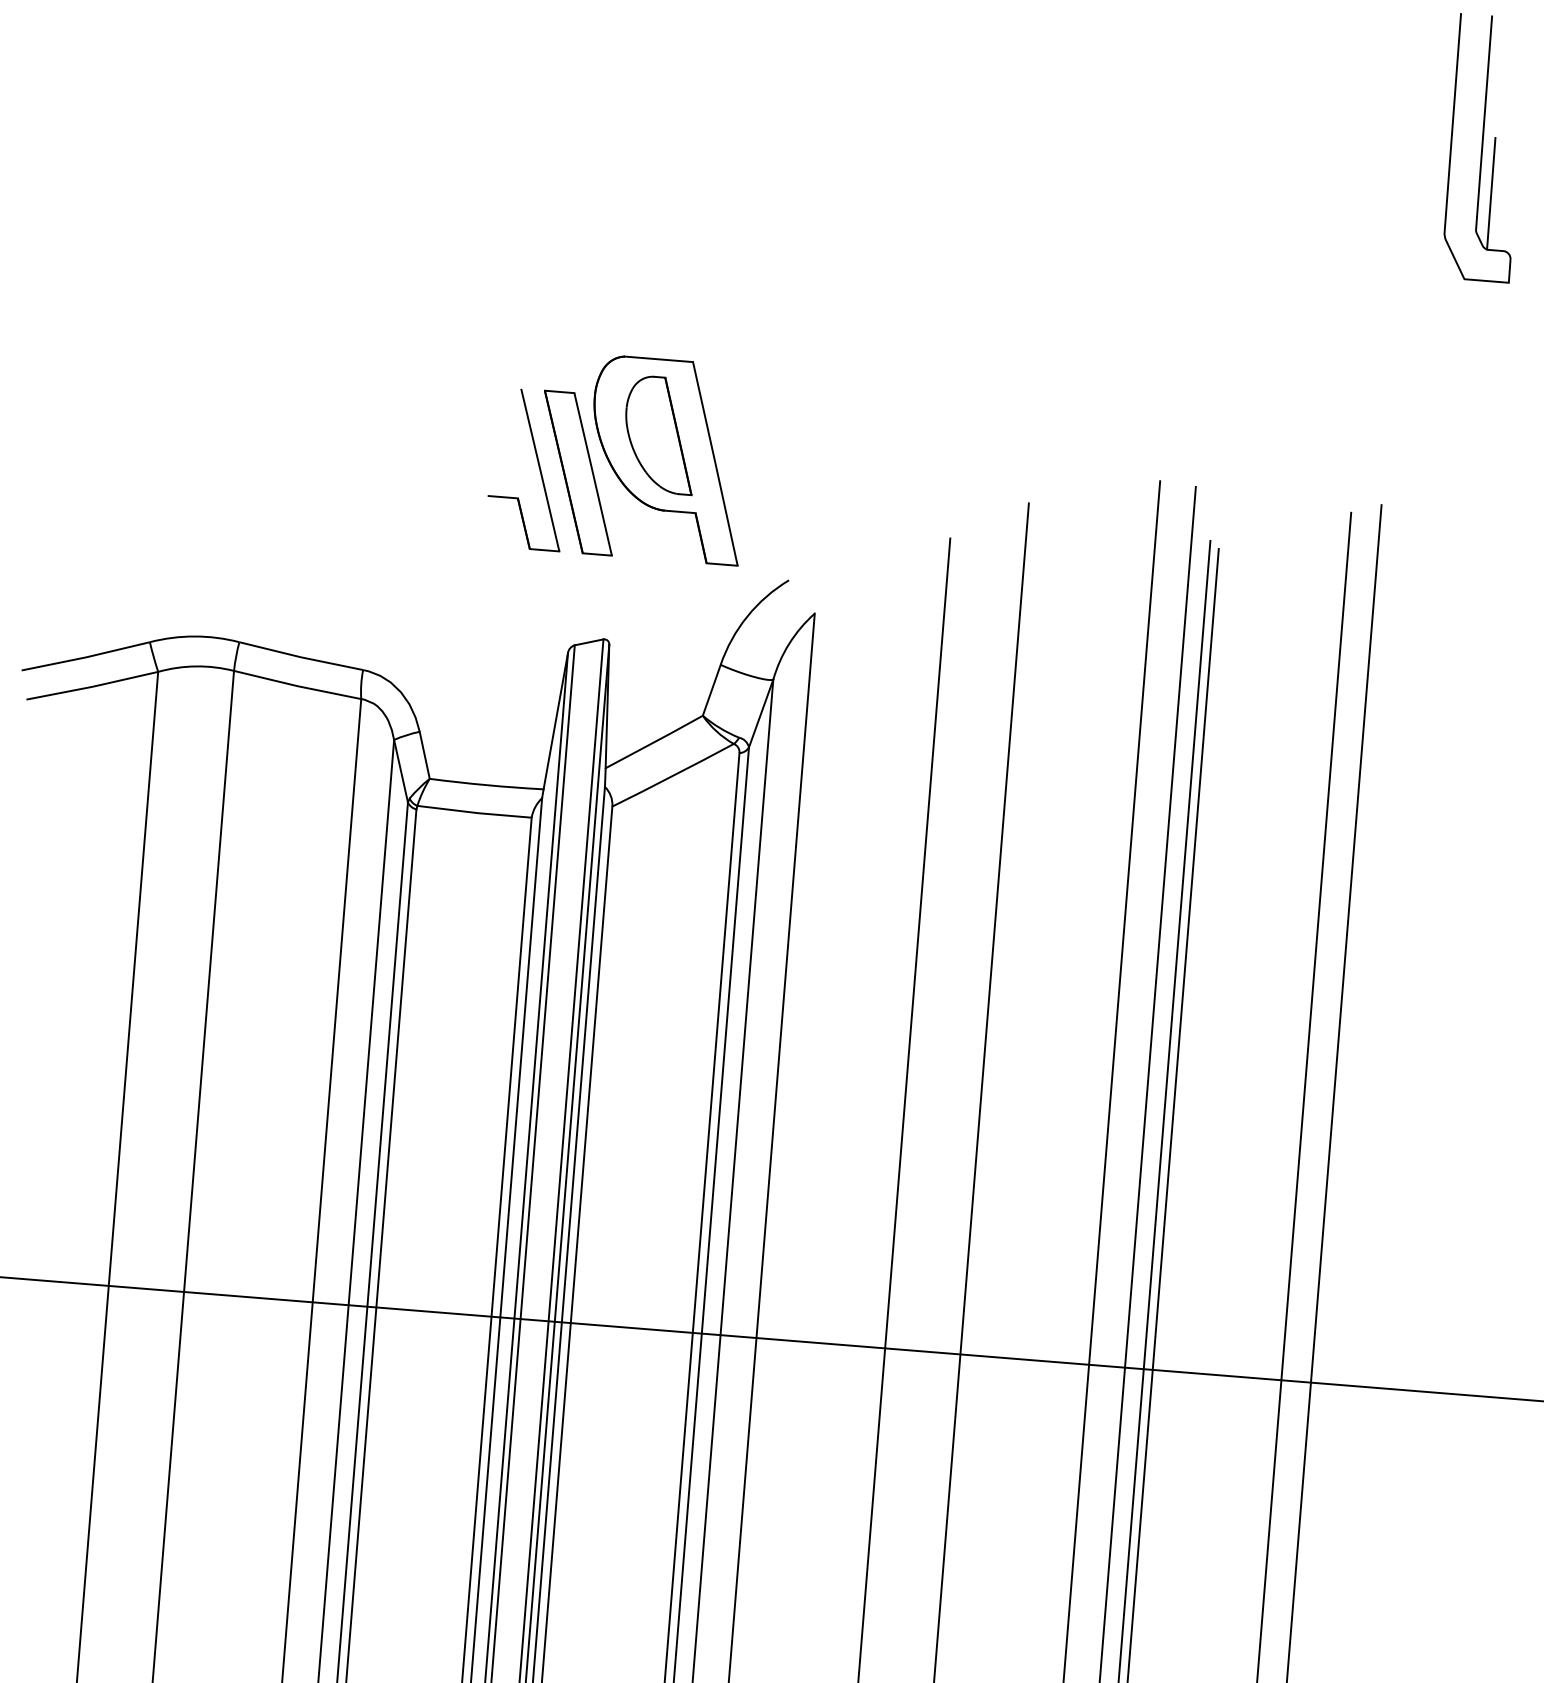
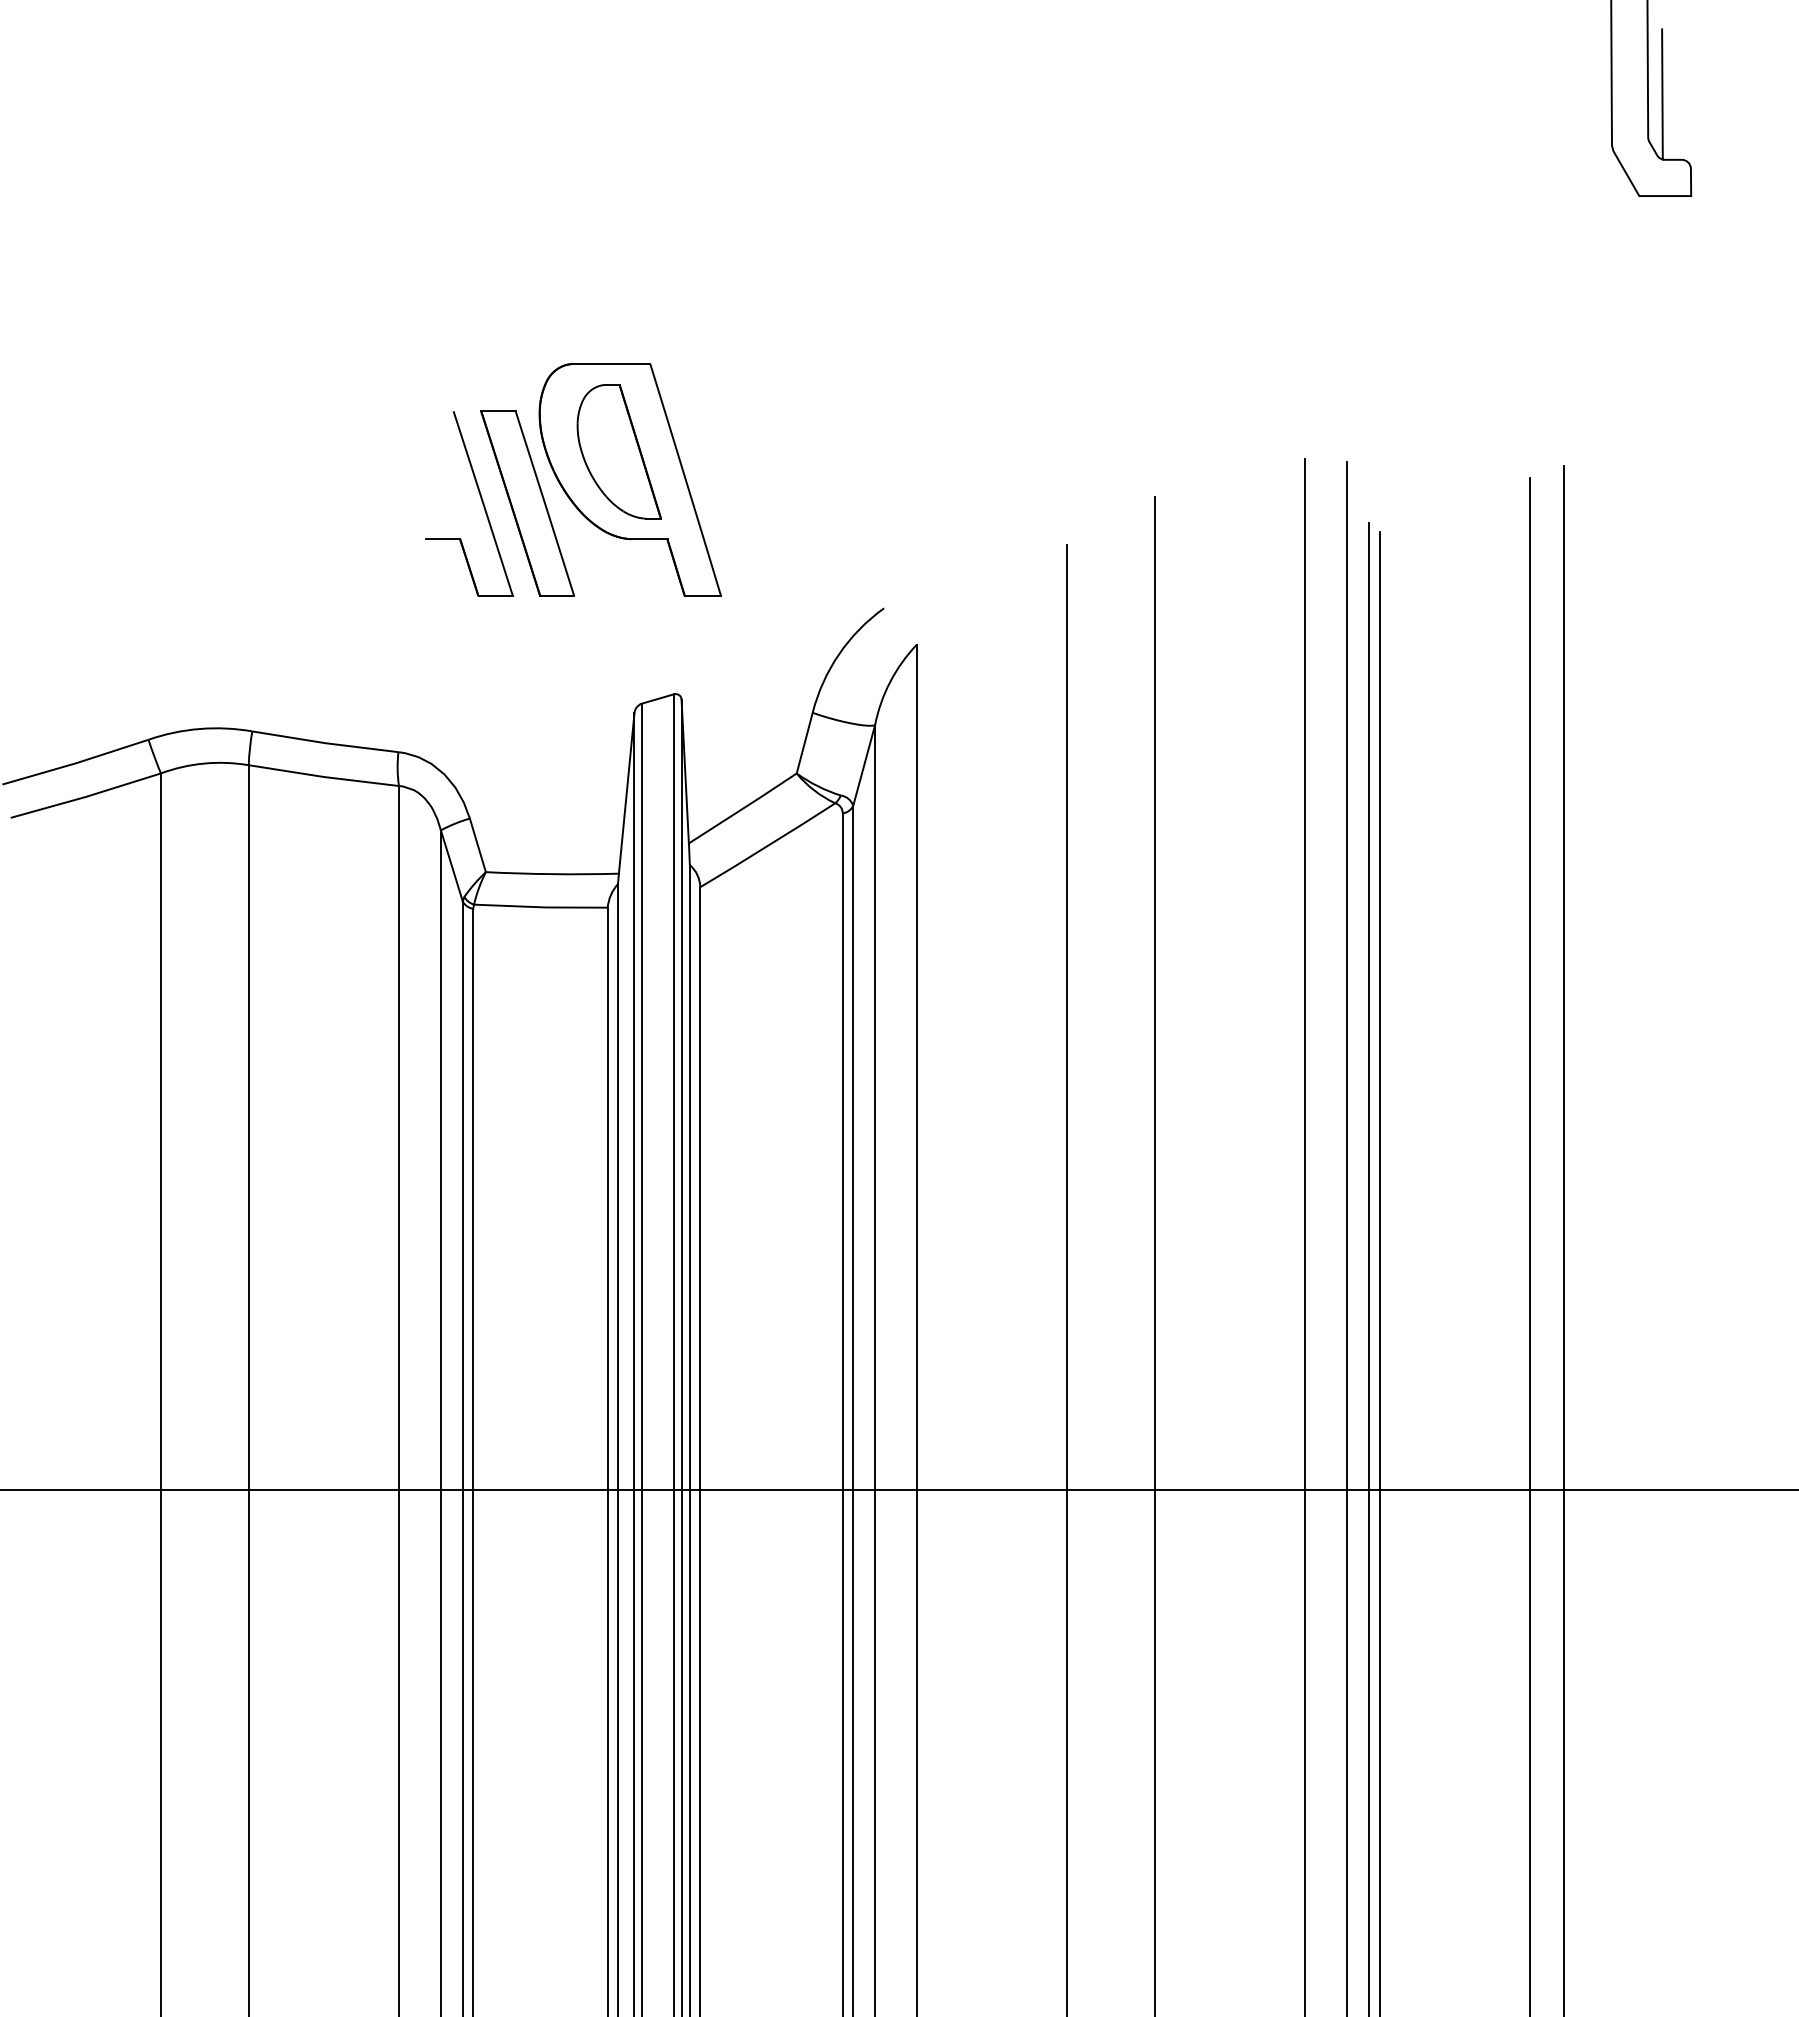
part: (619, 455) -> (573, 479), moved

